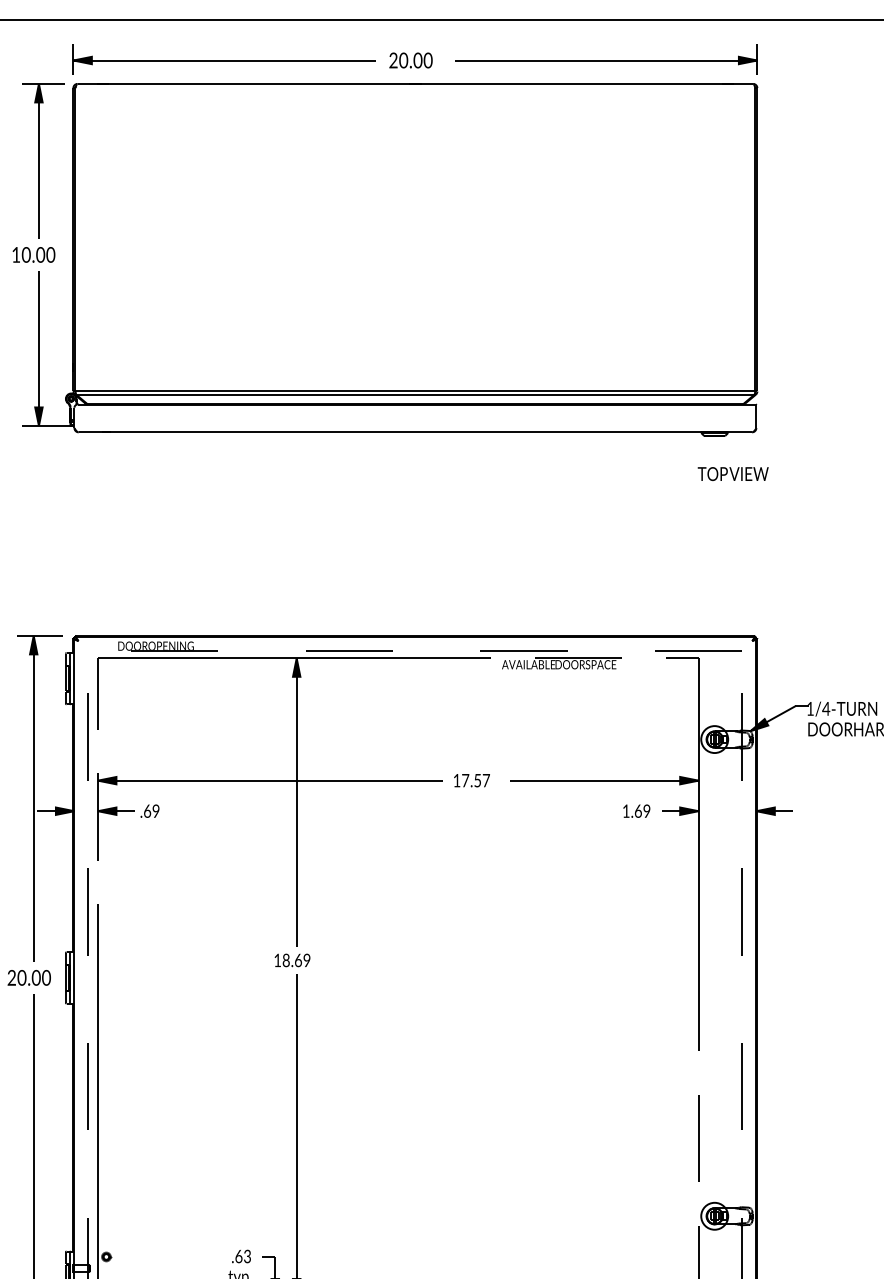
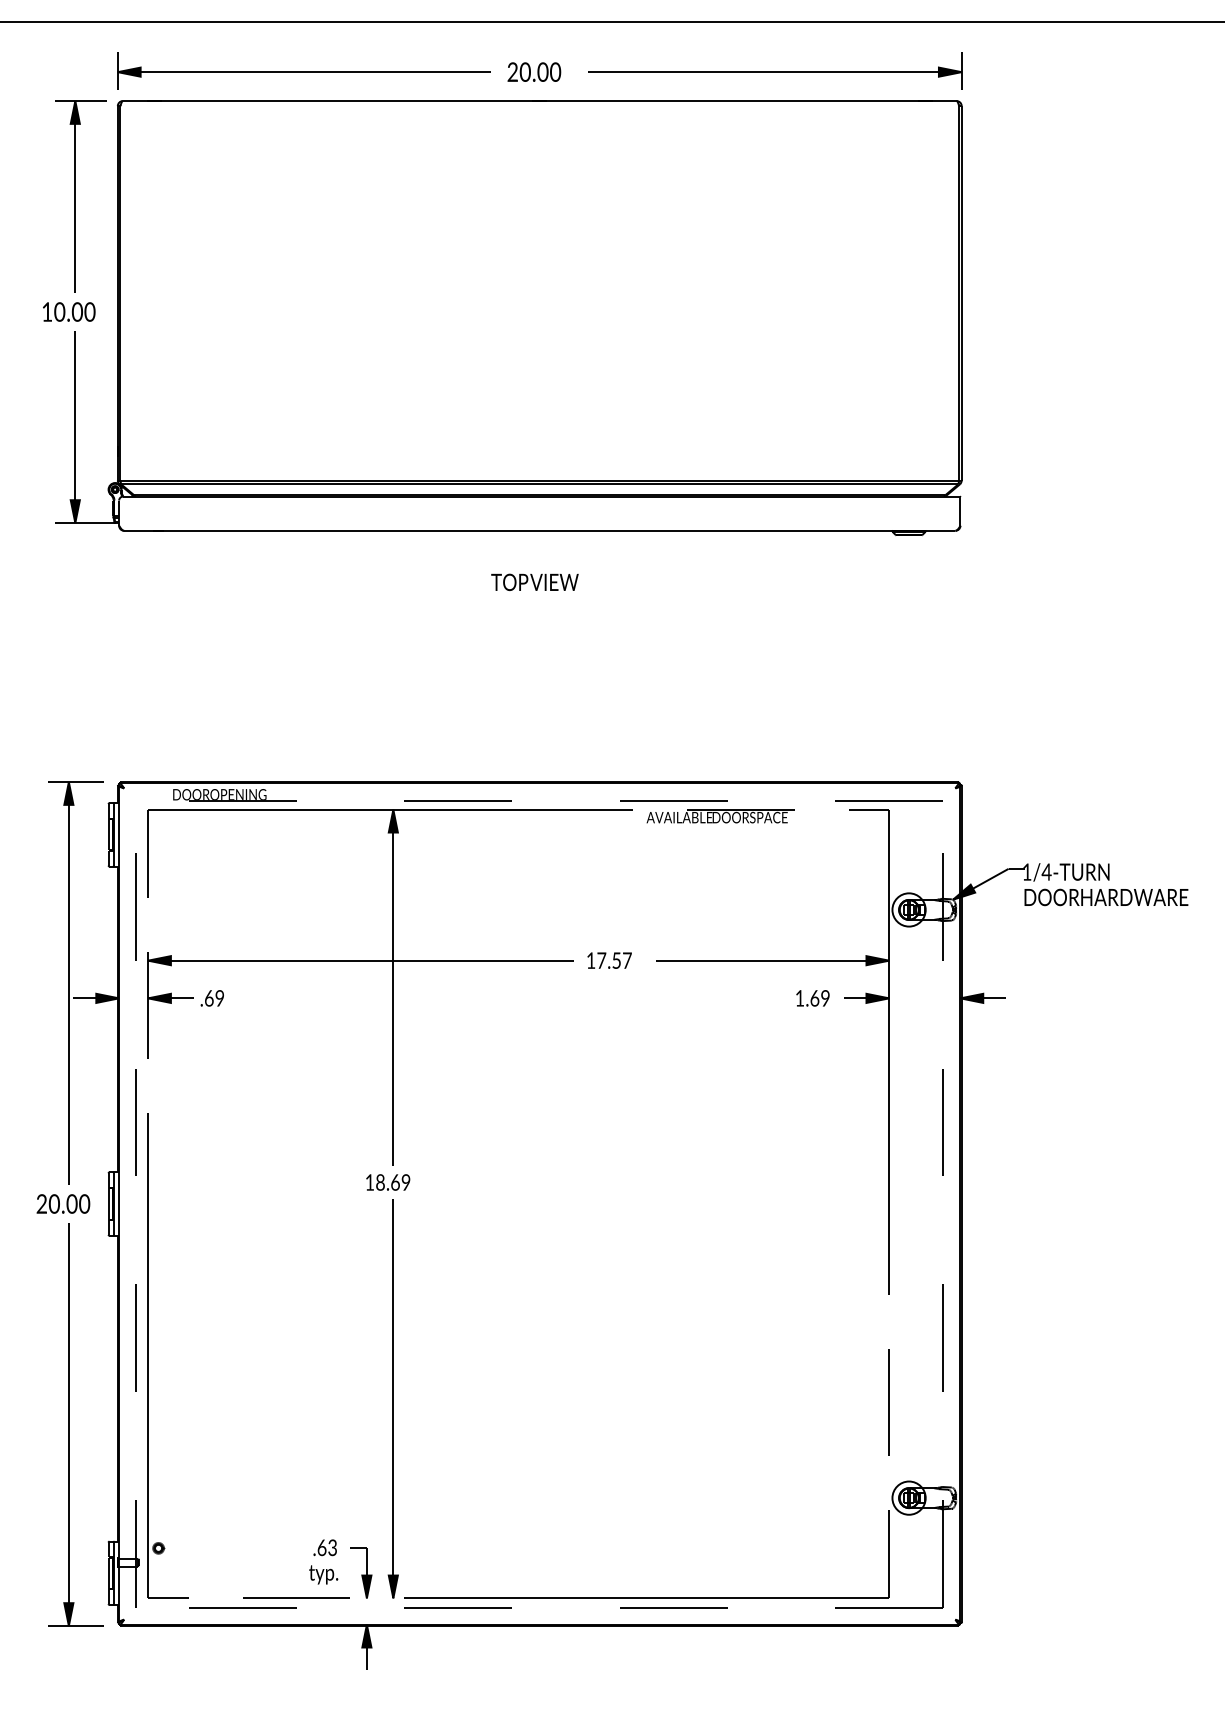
text: (732, 473) -> (534, 581), moved

